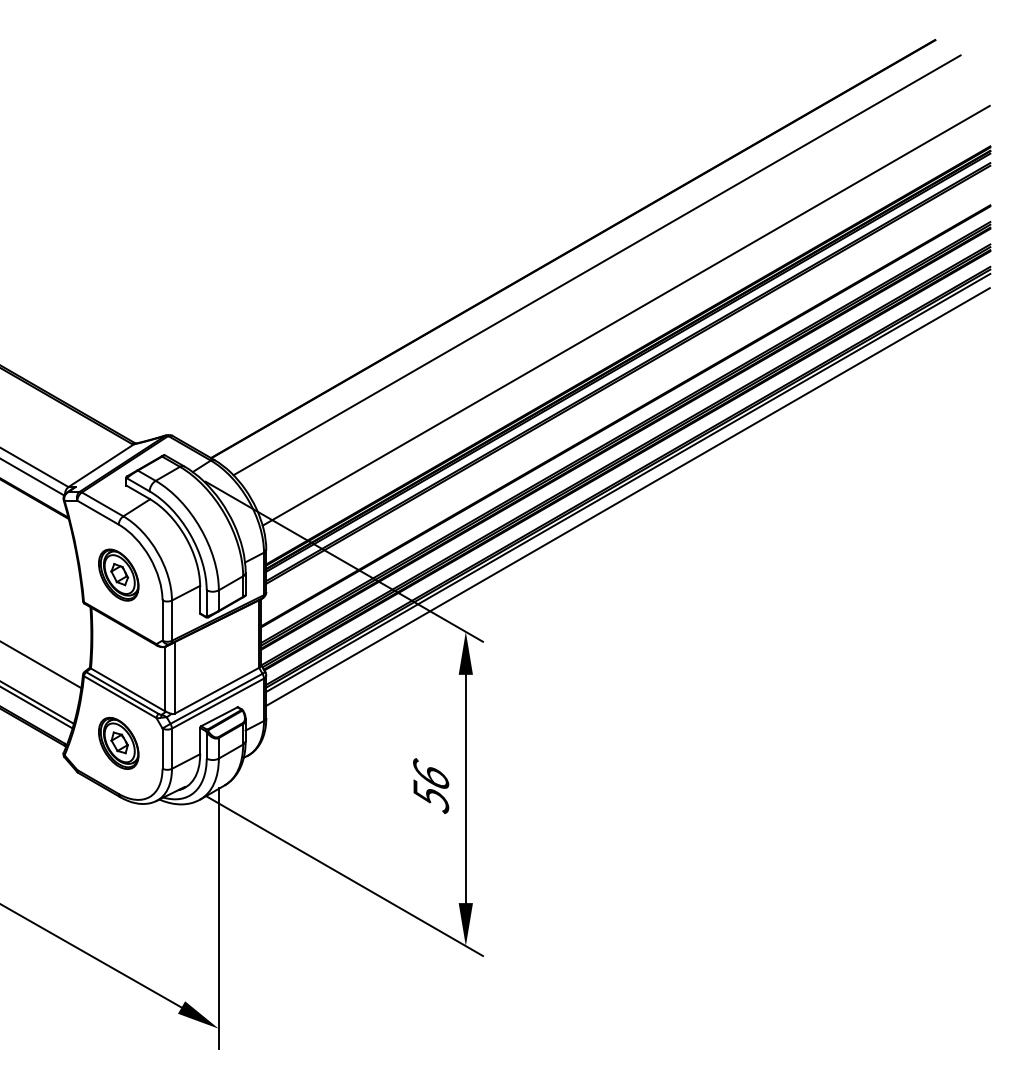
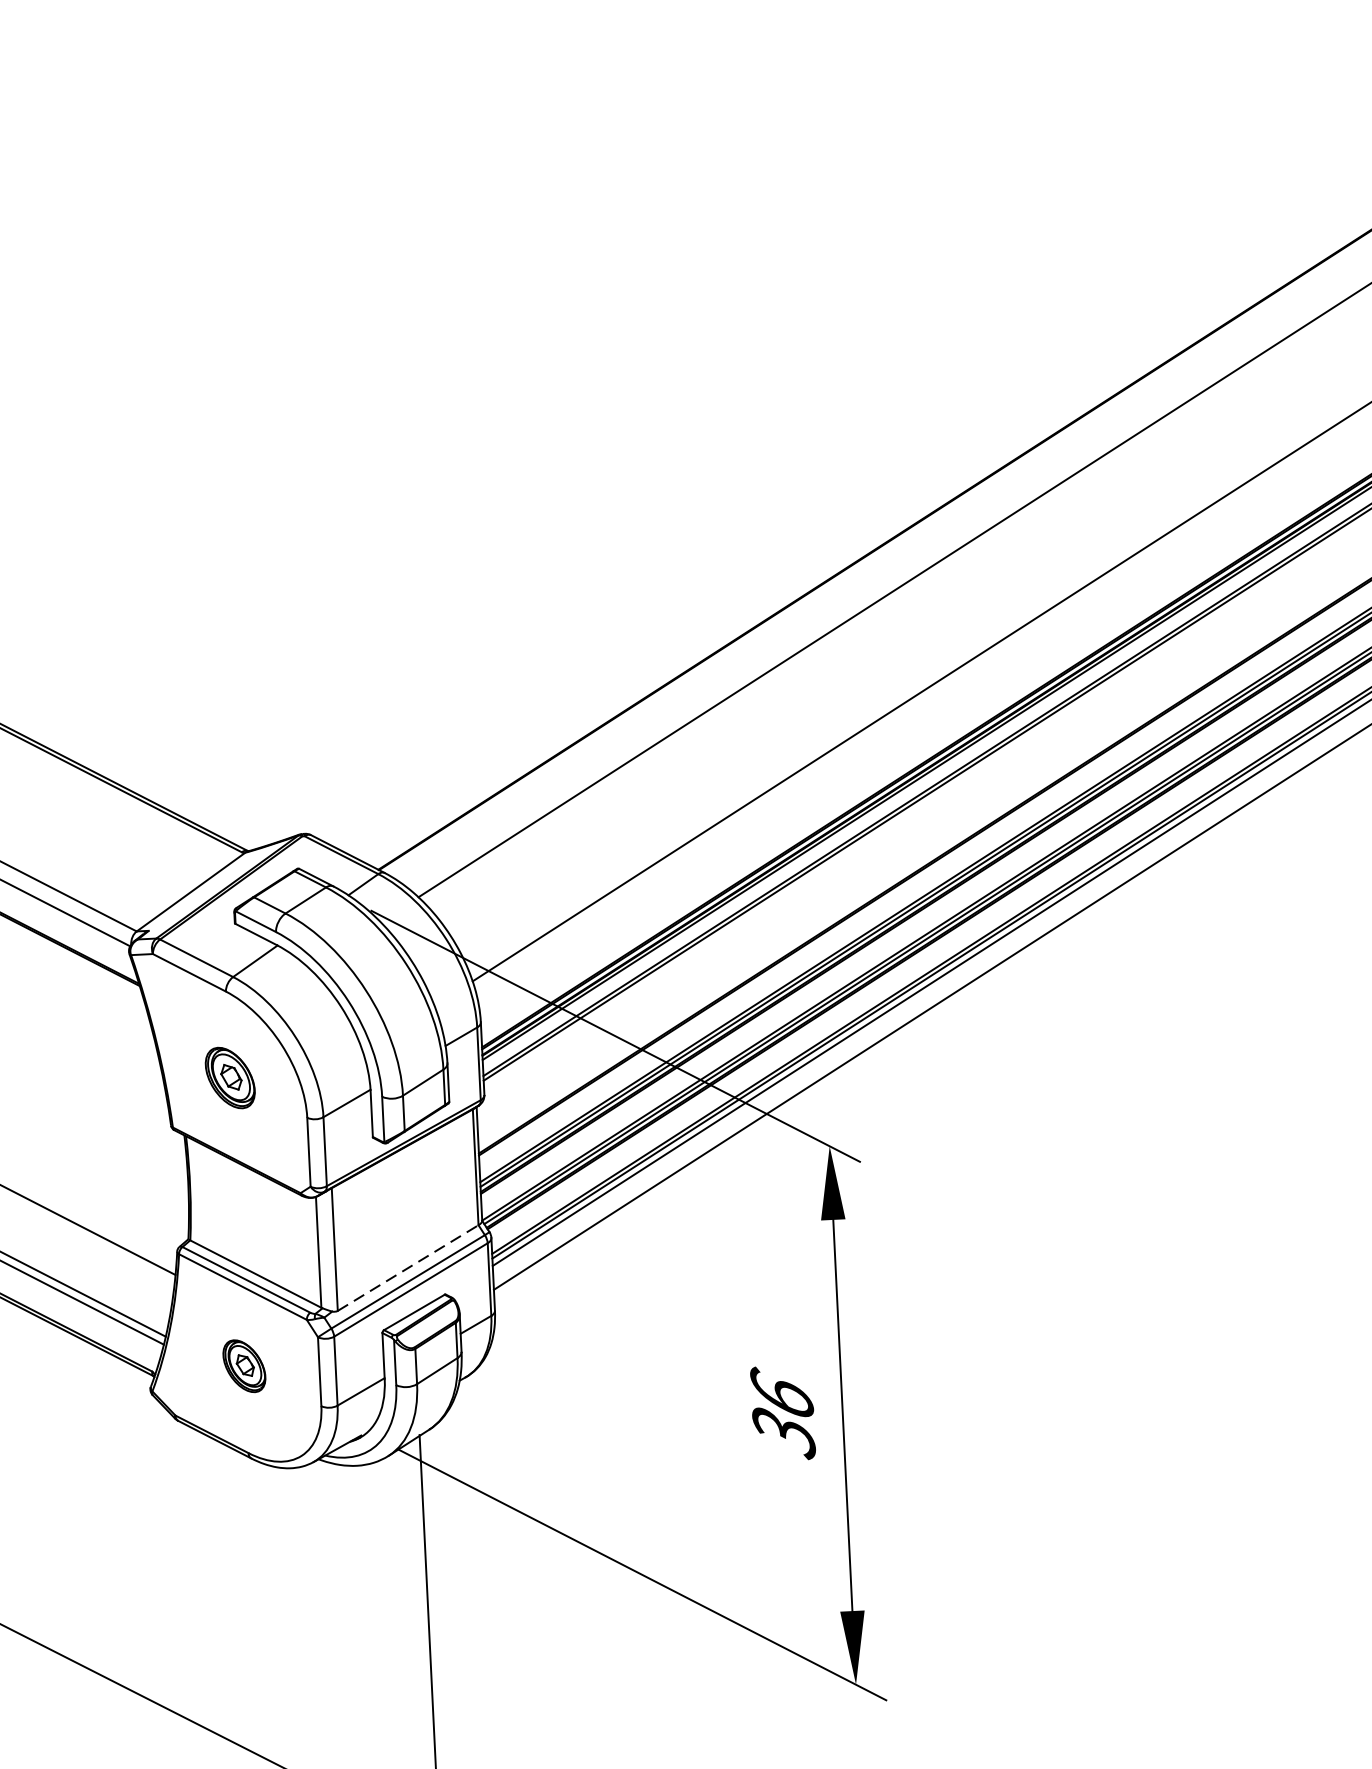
part: (118, 574) -> (229, 1077), size x0.7
line: (217, 690) -> (409, 1267), solid -> dashed
part: (118, 742) -> (243, 1364), size x0.6
text: (430, 796) -> (782, 1431), 56 -> 36

